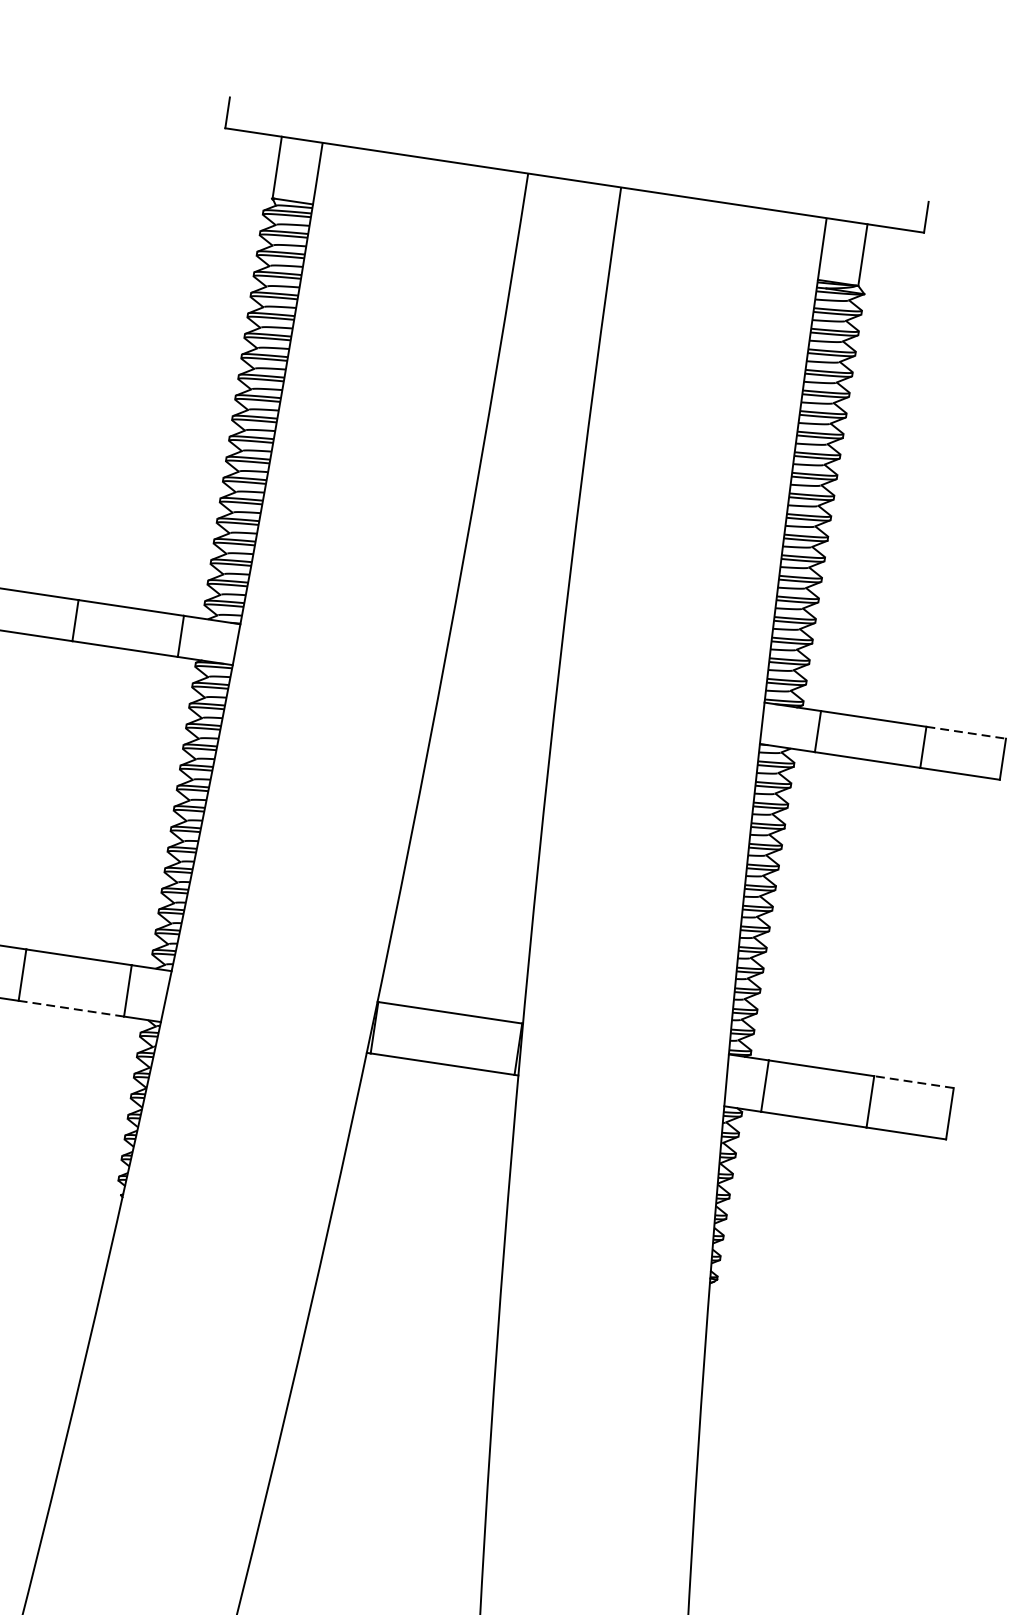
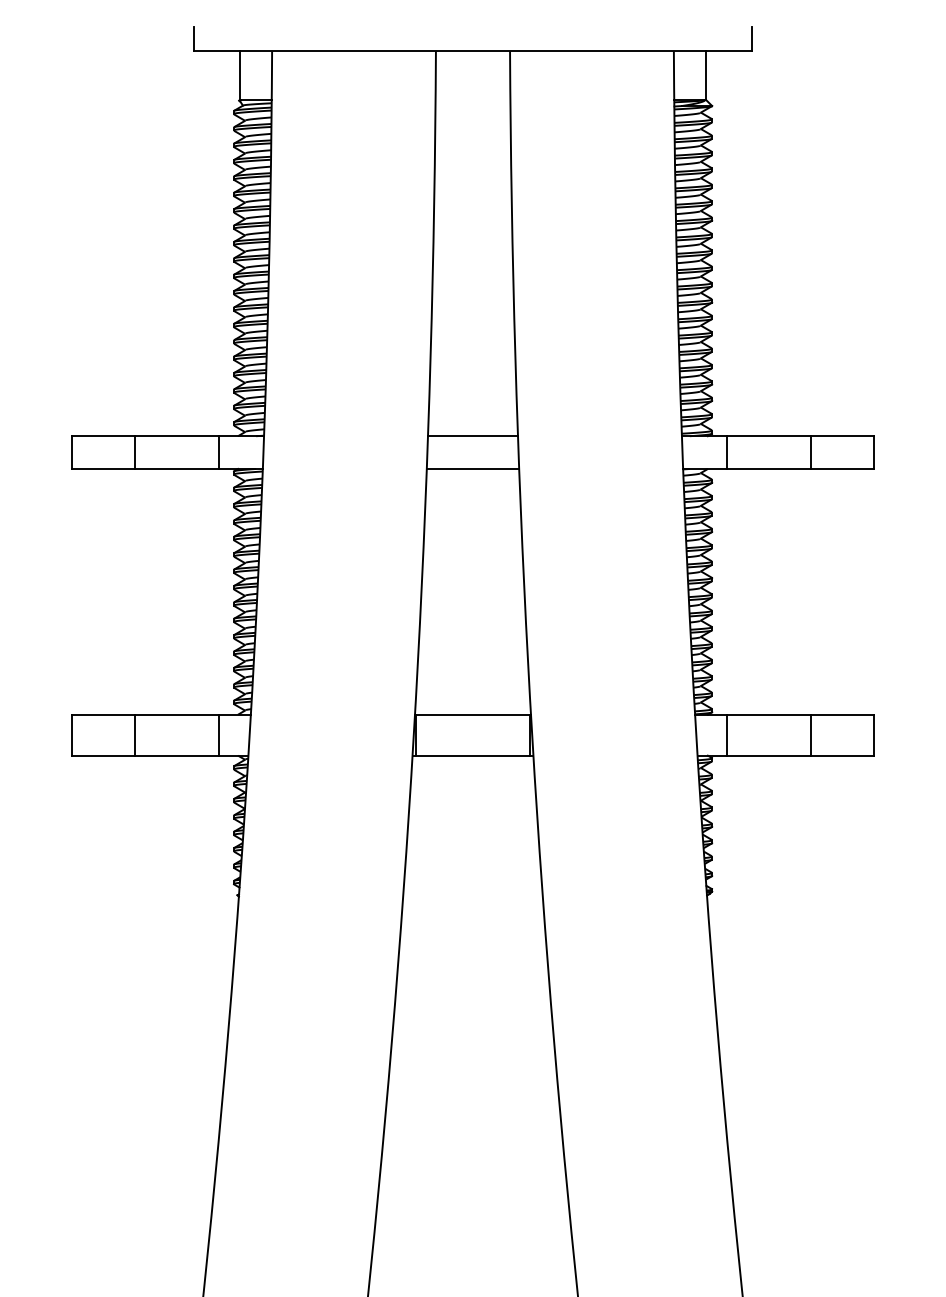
line: (501, 663) -> (472, 436), added
line: (495, 703) -> (472, 468), added
line: (965, 733) -> (842, 436), dashed -> solid
line: (70, 1008) -> (176, 755), dashed -> solid
line: (913, 1081) -> (842, 714), dashed -> solid

